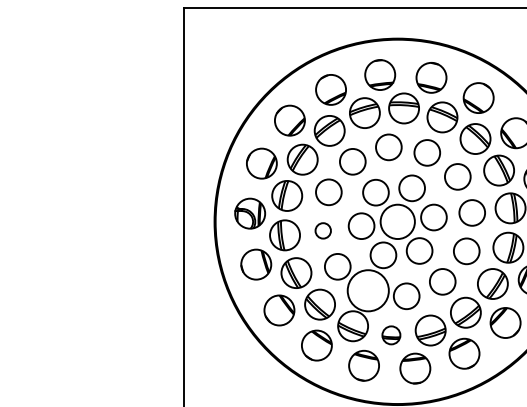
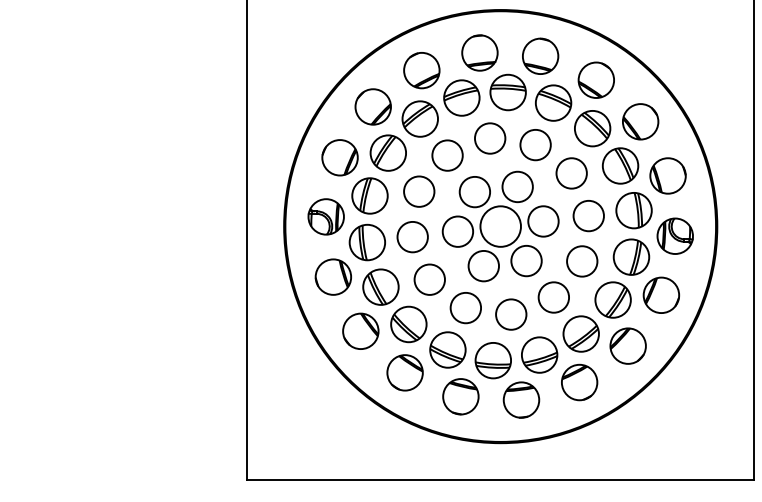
circle: (323, 231) -> (412, 237), size x1.67
circle: (367, 290) -> (465, 307), size x0.62
part: (390, 335) -> (492, 360), size x1.67

